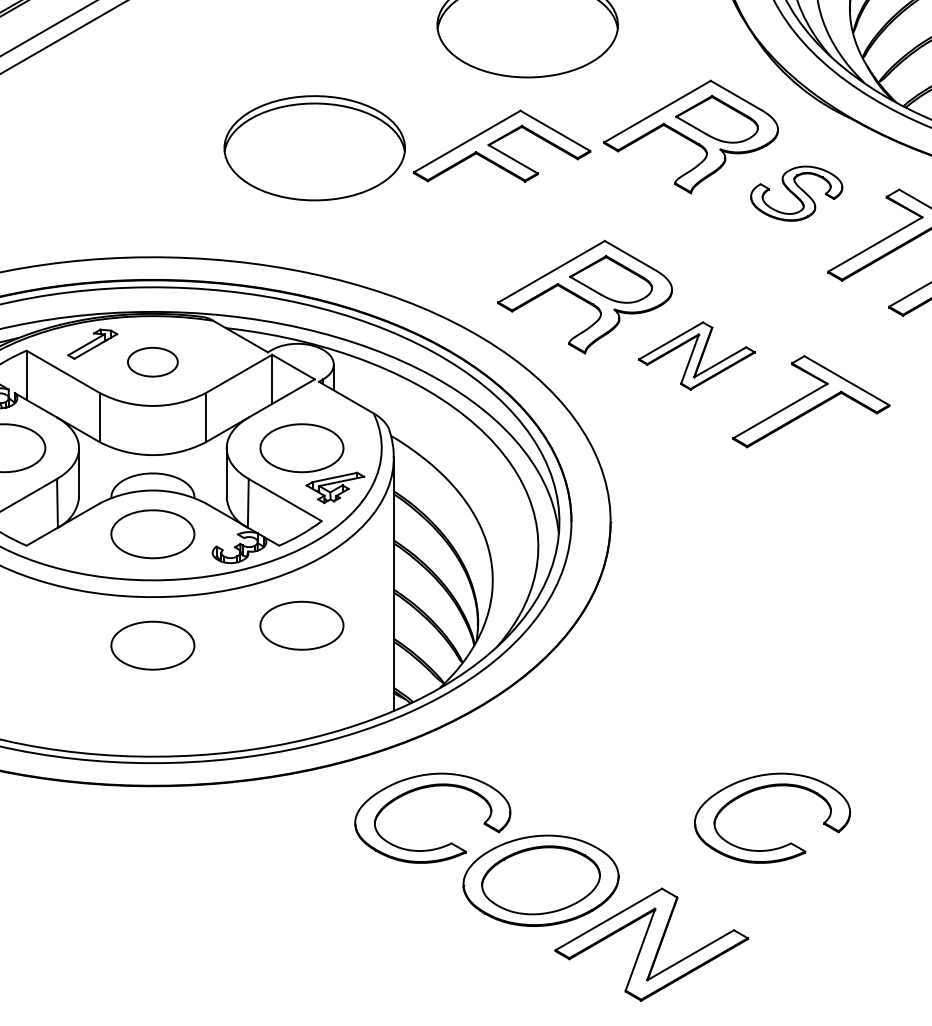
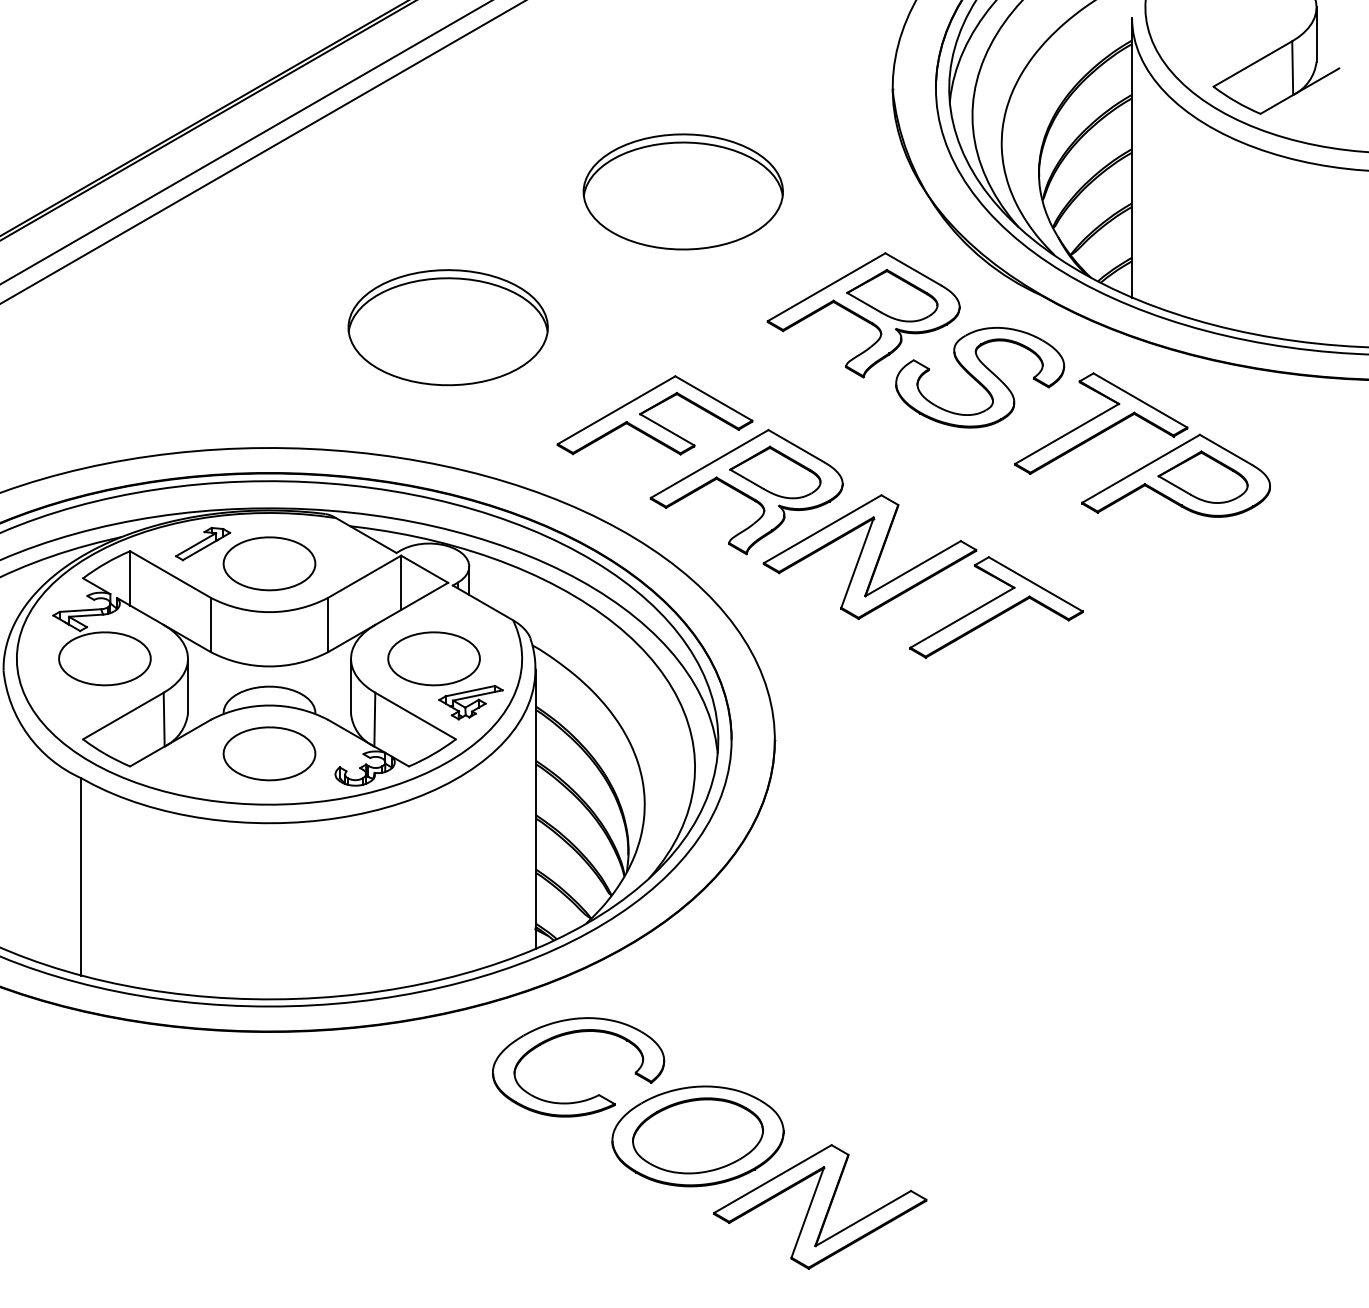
part: (501, 146) -> (654, 415), moved
part: (796, 193) -> (980, 377), size x1.67
part: (696, 355) -> (869, 556), size x1.67
part: (152, 361) -> (269, 563), size x1.67
part: (301, 625) -> (433, 854), removed
part: (152, 645) -> (269, 876), removed
part: (780, 846) -> (962, 1098), removed

